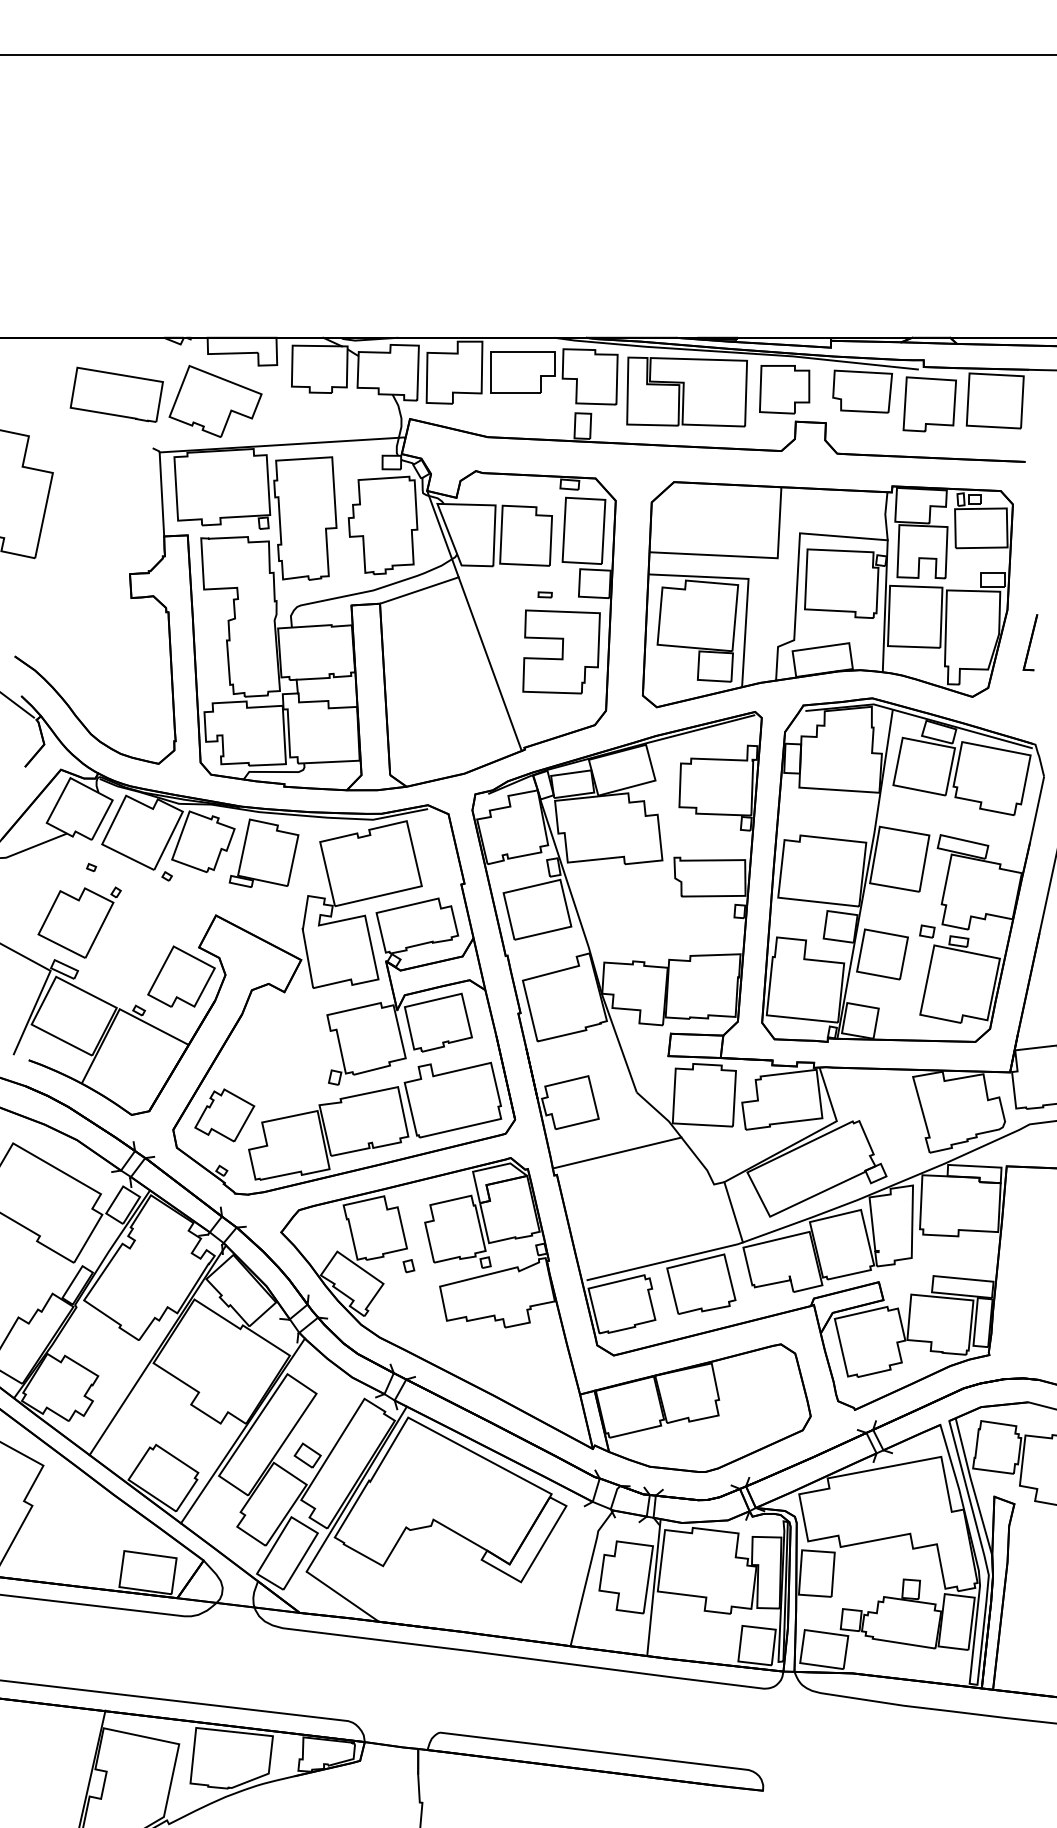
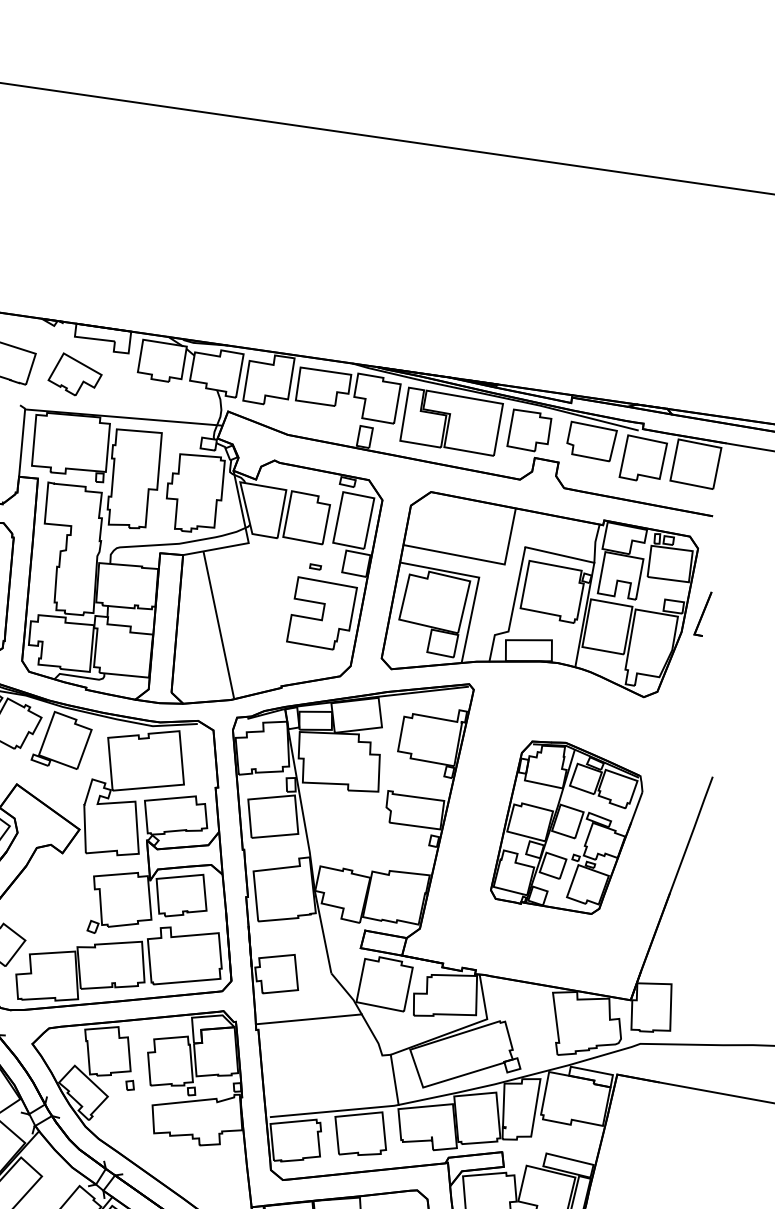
part: (215, 401) -> (75, 375), size x0.7
part: (1030, 642) -> (703, 613), moved
line: (489, 664) -> (218, 624), moved
part: (902, 869) -> (568, 826), size x0.6

